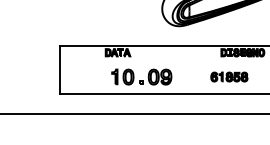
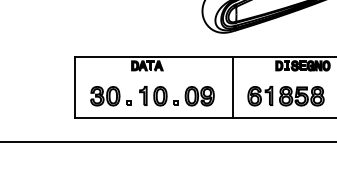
line: (186, 69) -> (232, 86), added
part: (88, 76) -> (110, 95), added
part: (229, 76) -> (286, 95), size x1.67

